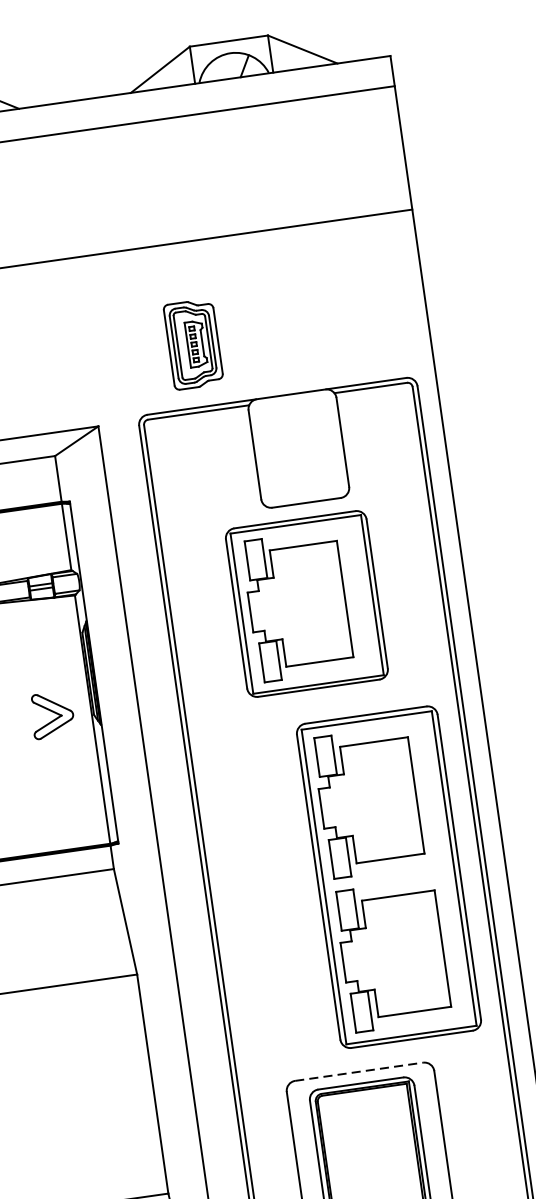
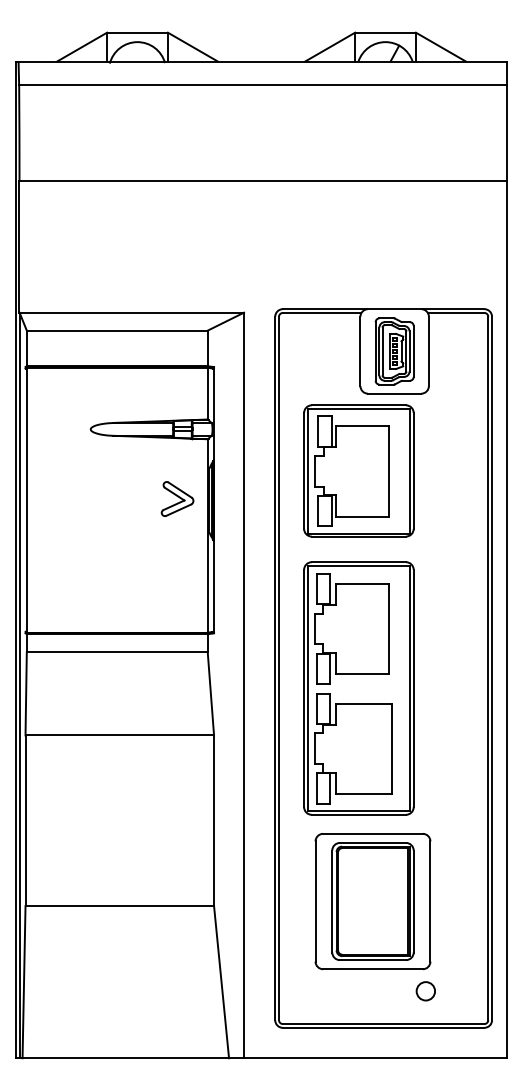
part: (193, 344) -> (394, 351), moved
part: (306, 603) -> (358, 470), moved
part: (52, 714) -> (177, 498), moved
part: (388, 877) -> (358, 688), moved
line: (358, 1071) -> (372, 833), dashed -> solid

